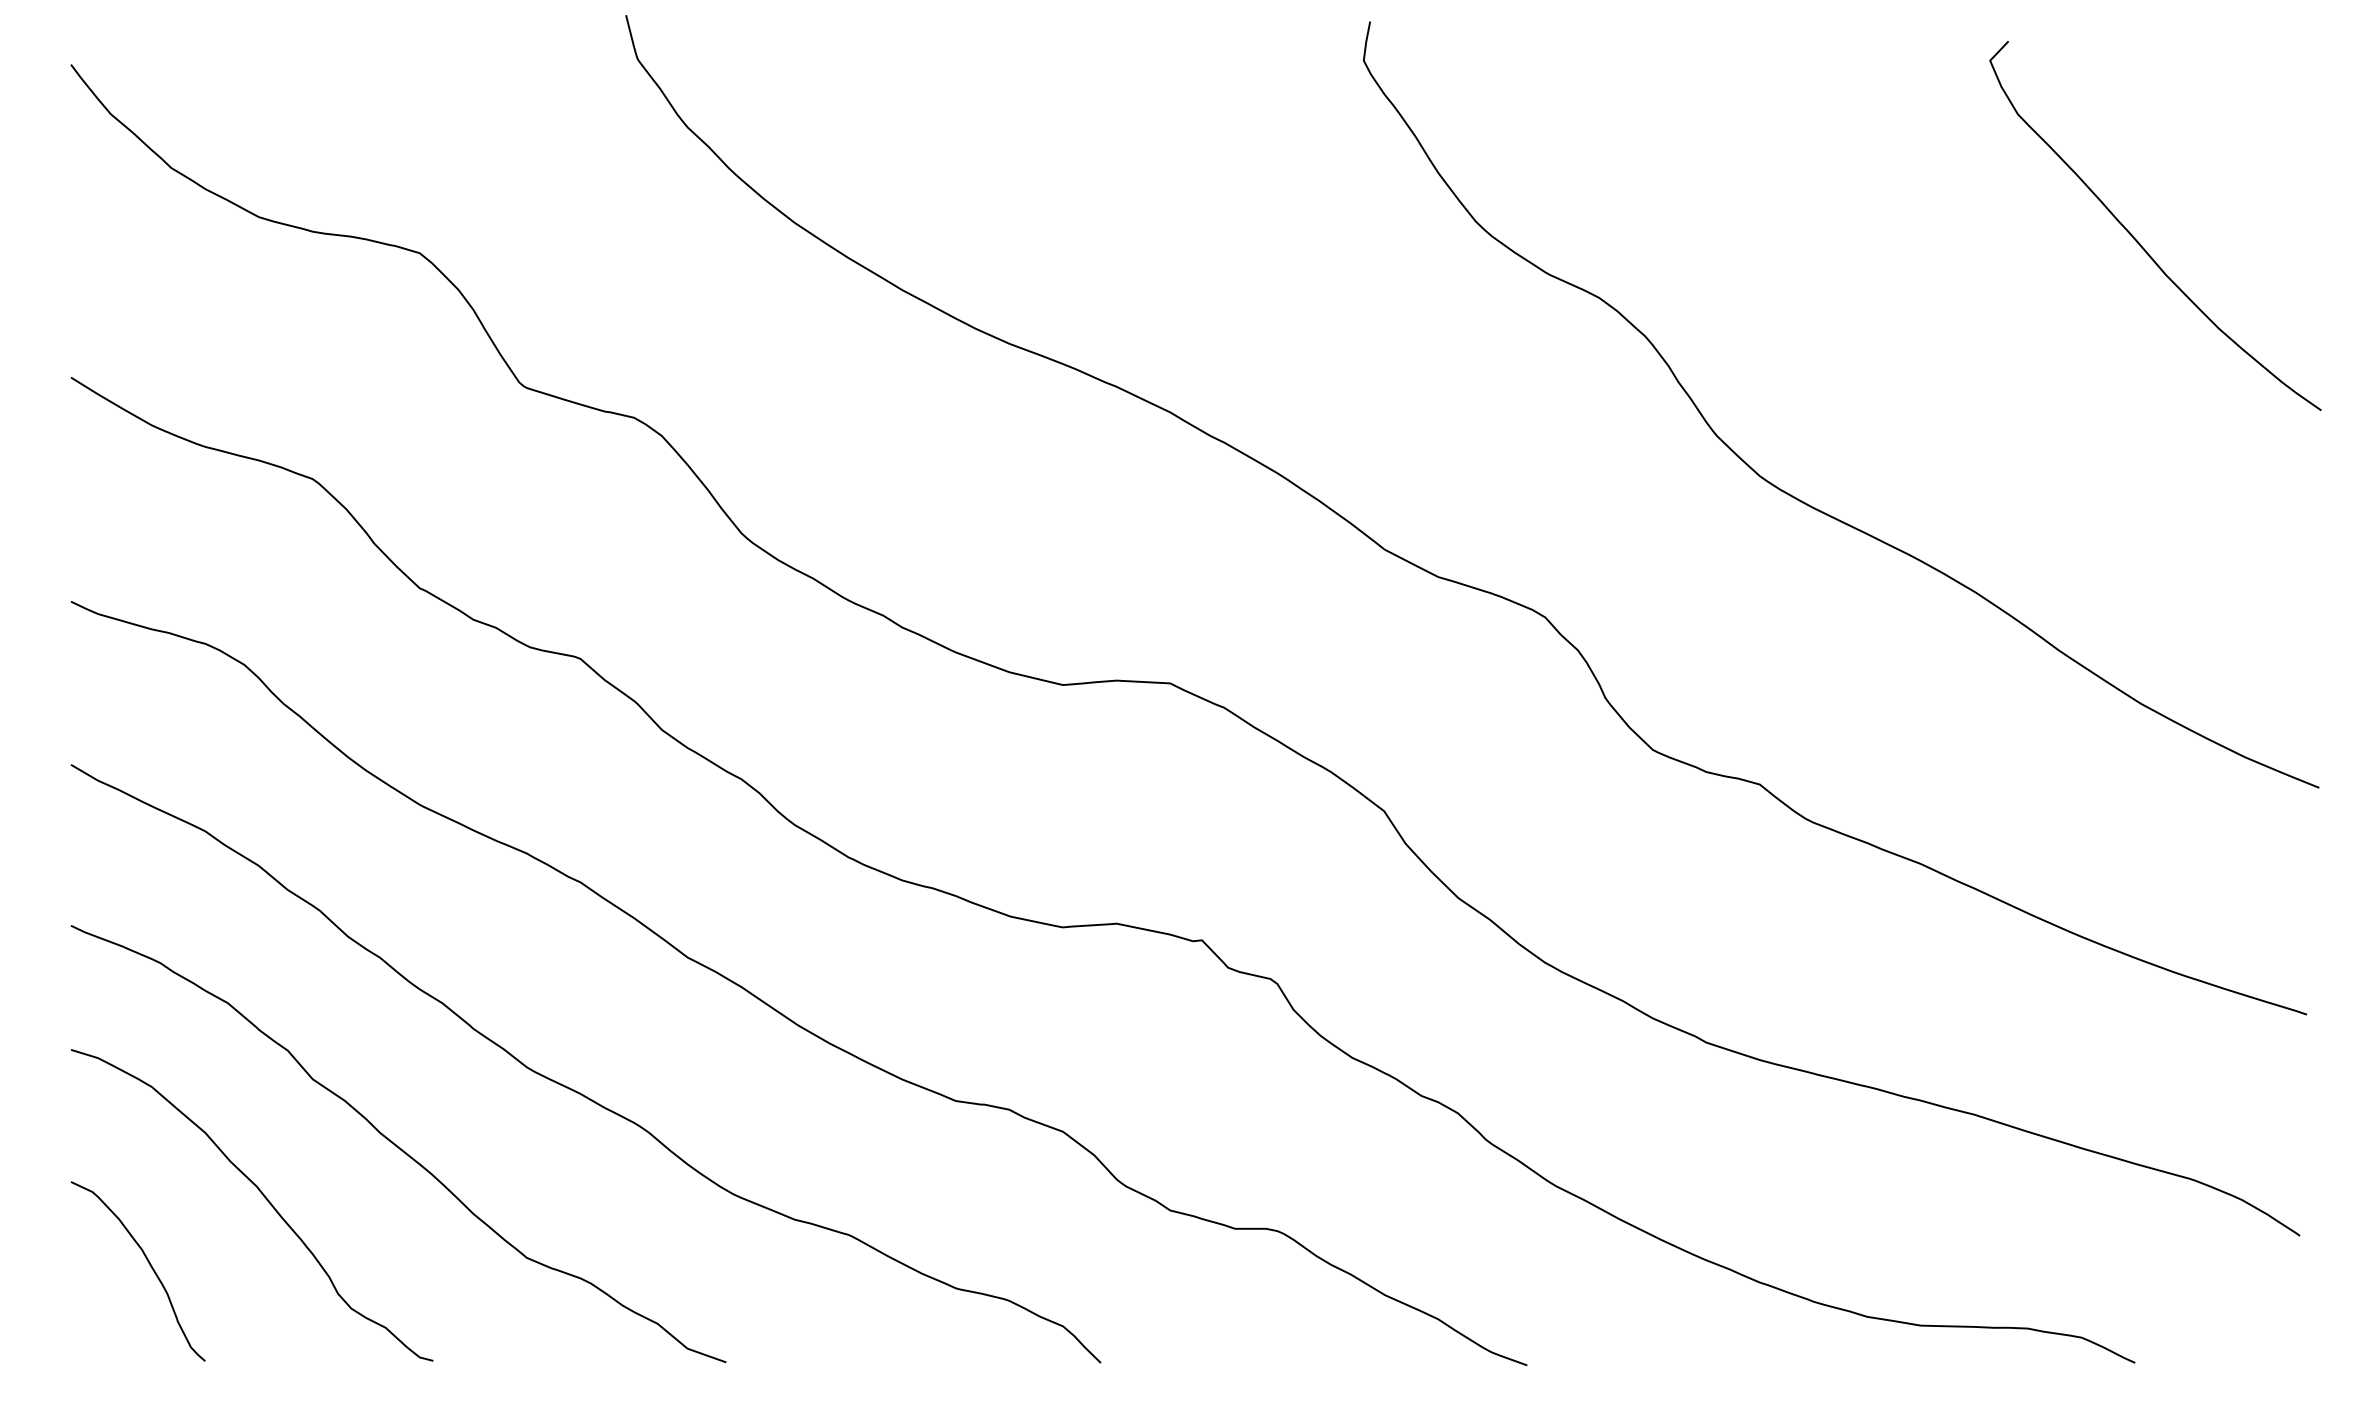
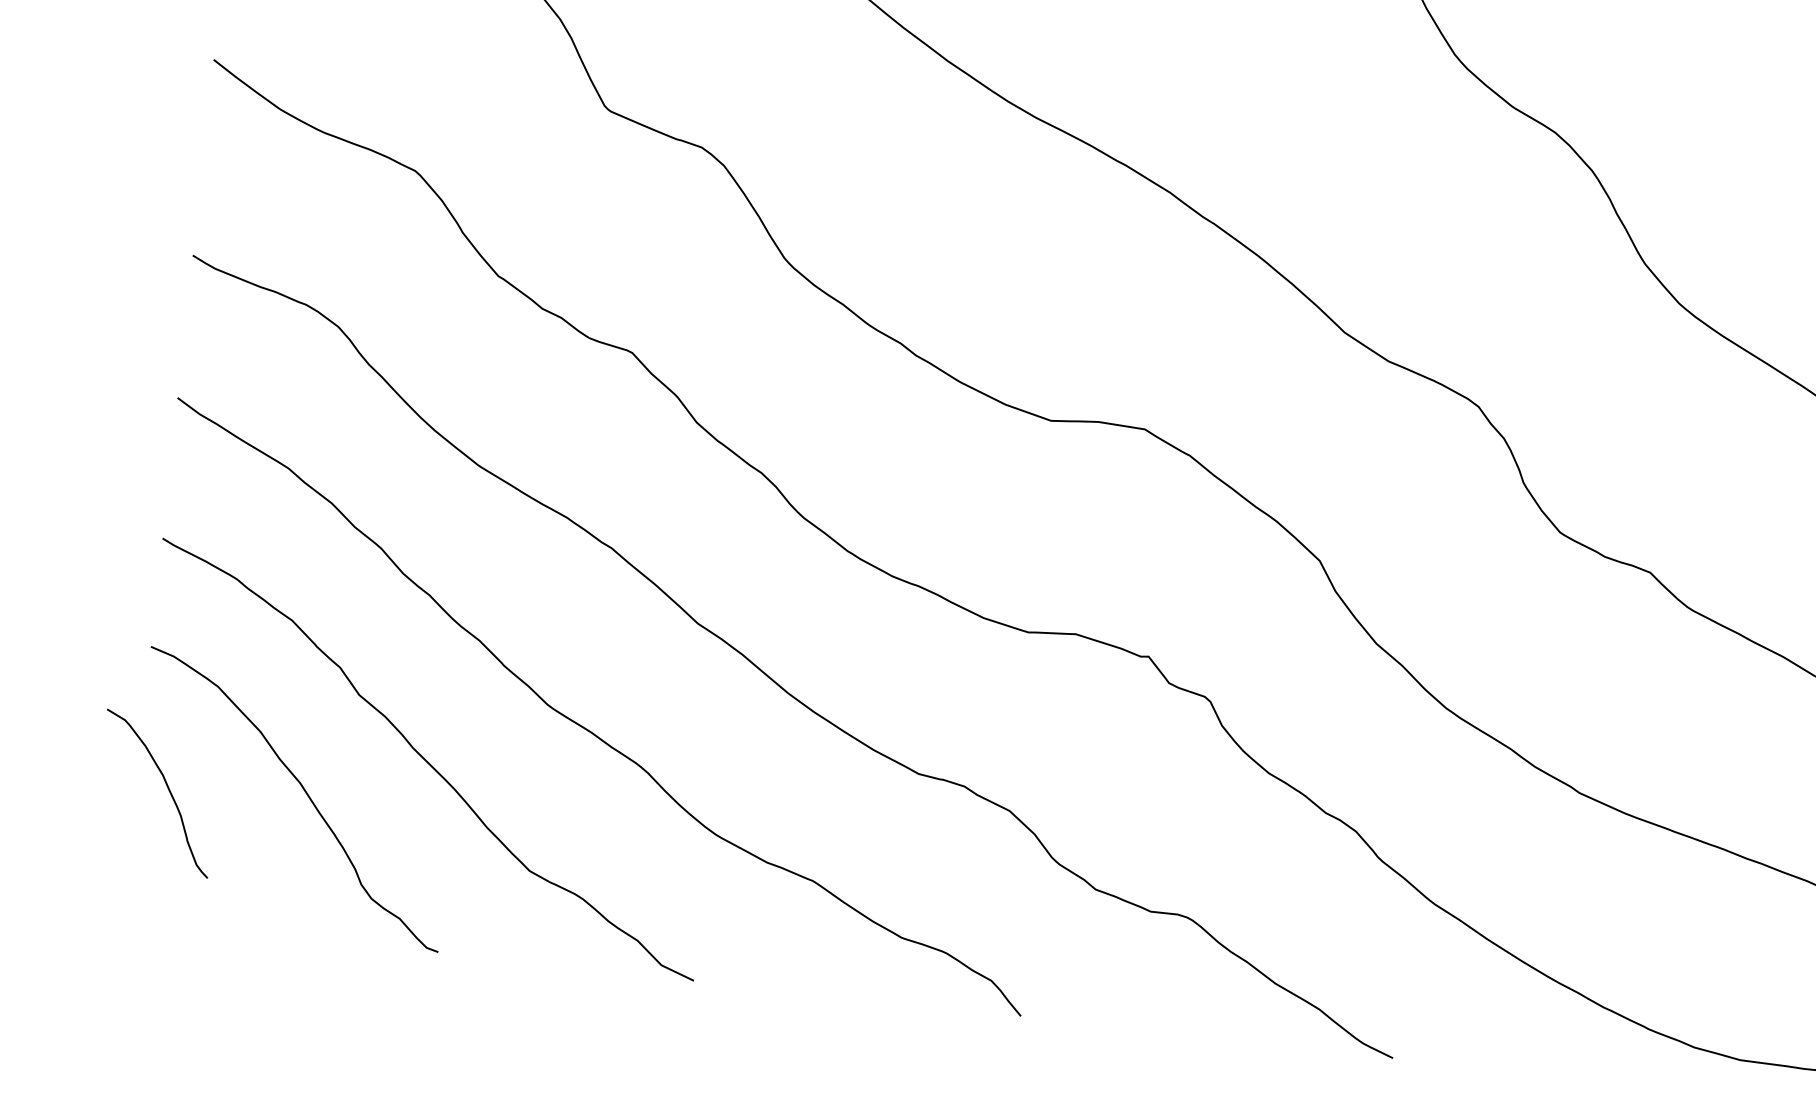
curve: (149, 1265) -> (167, 789), moved

